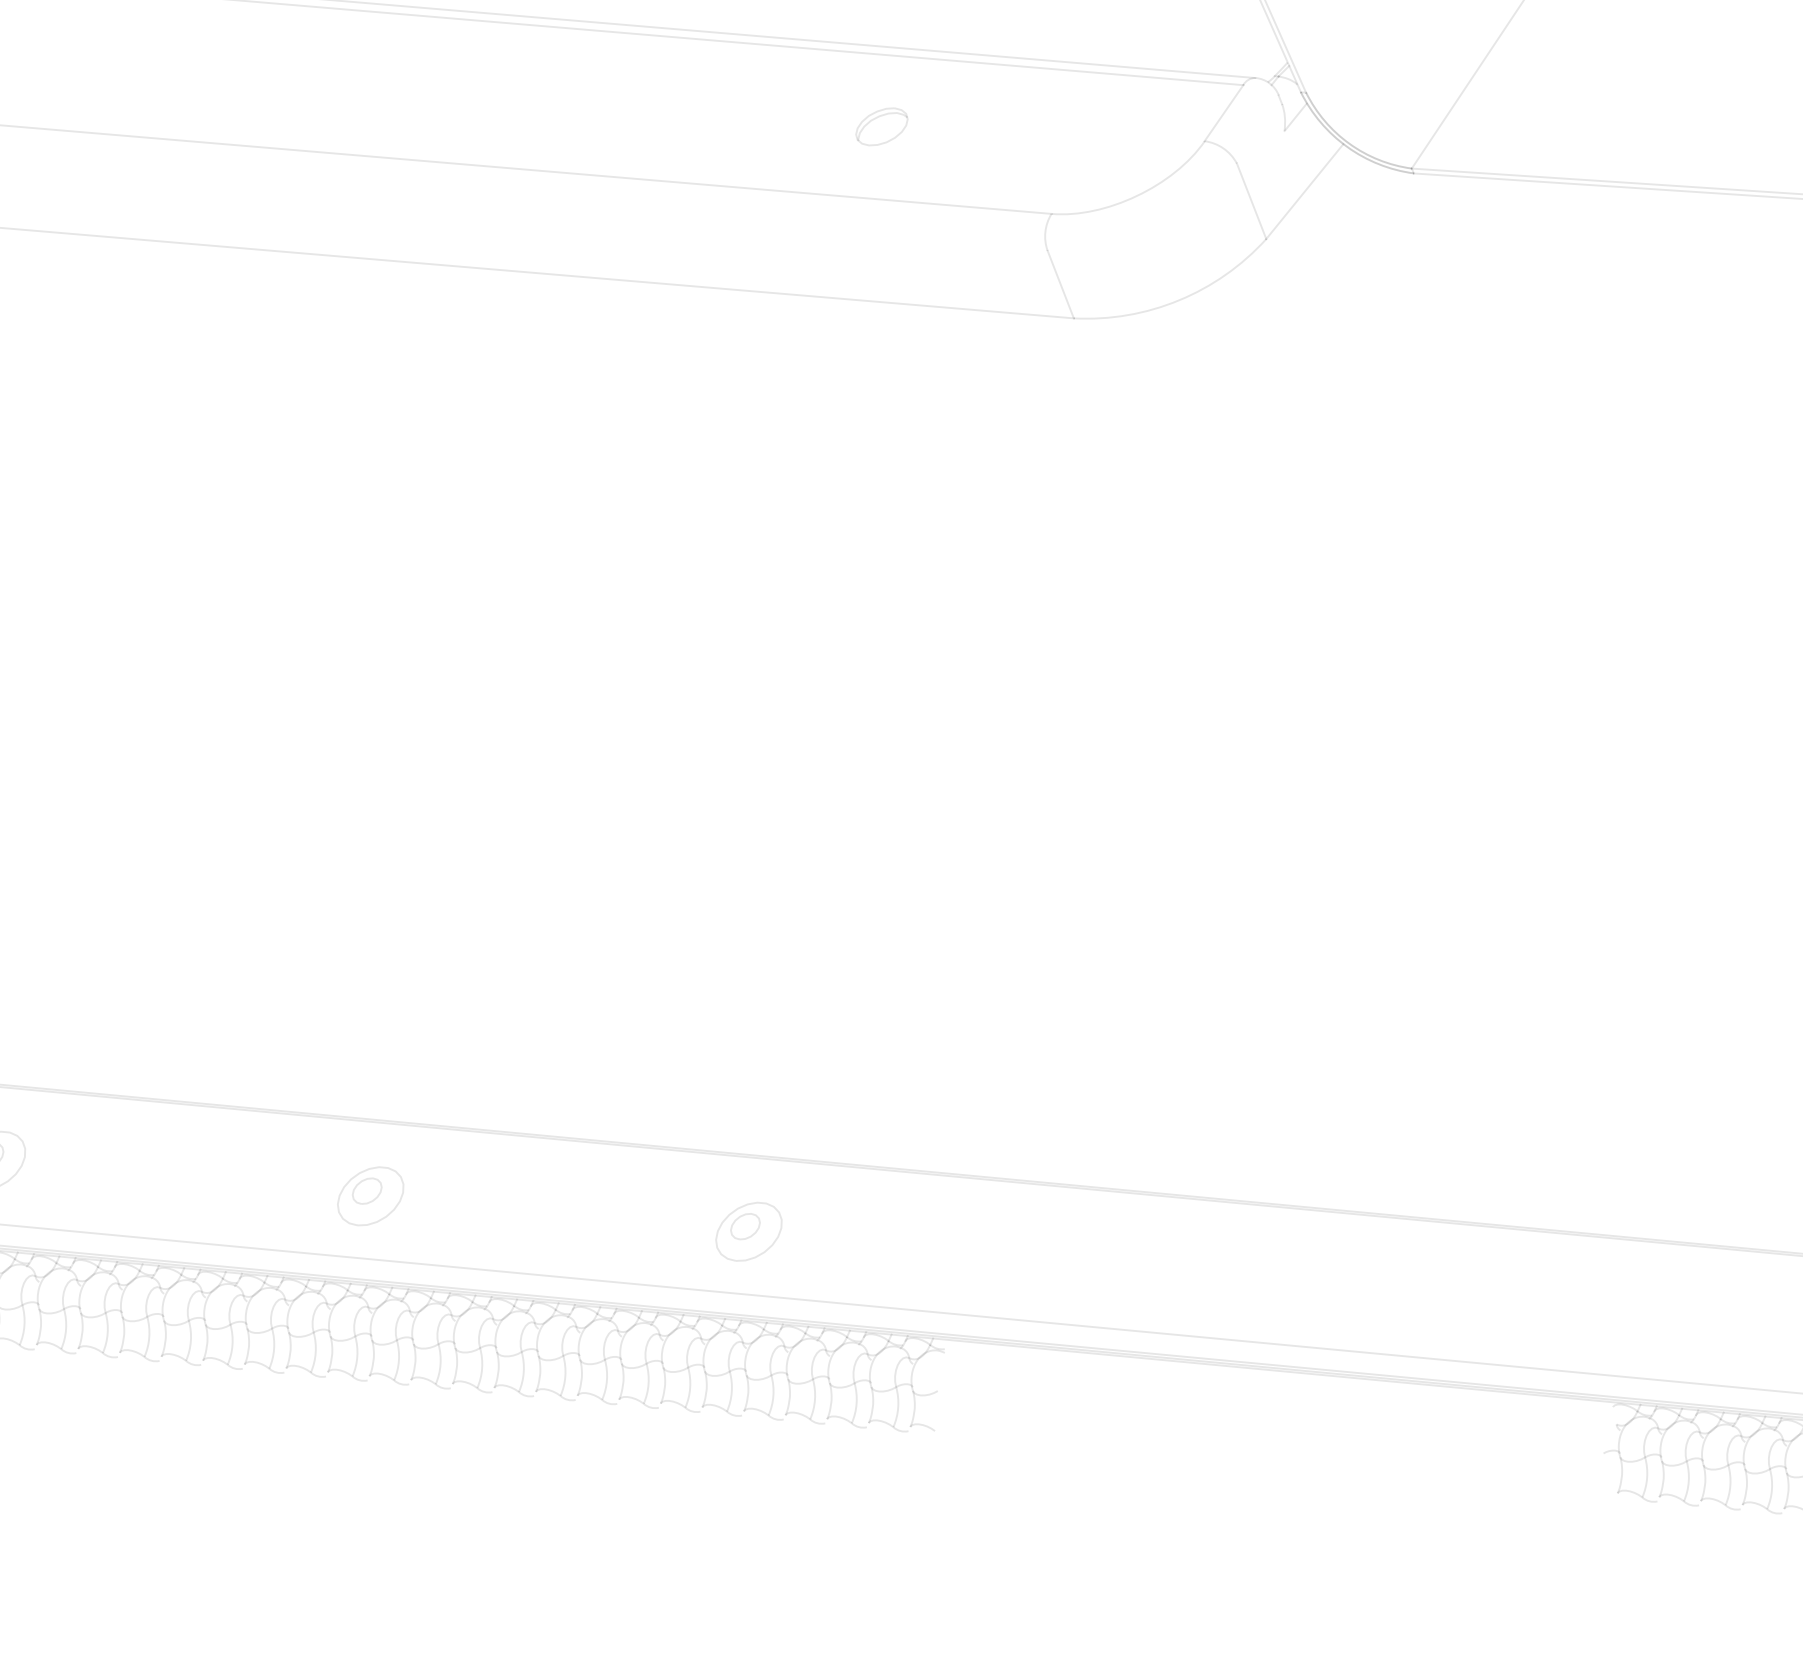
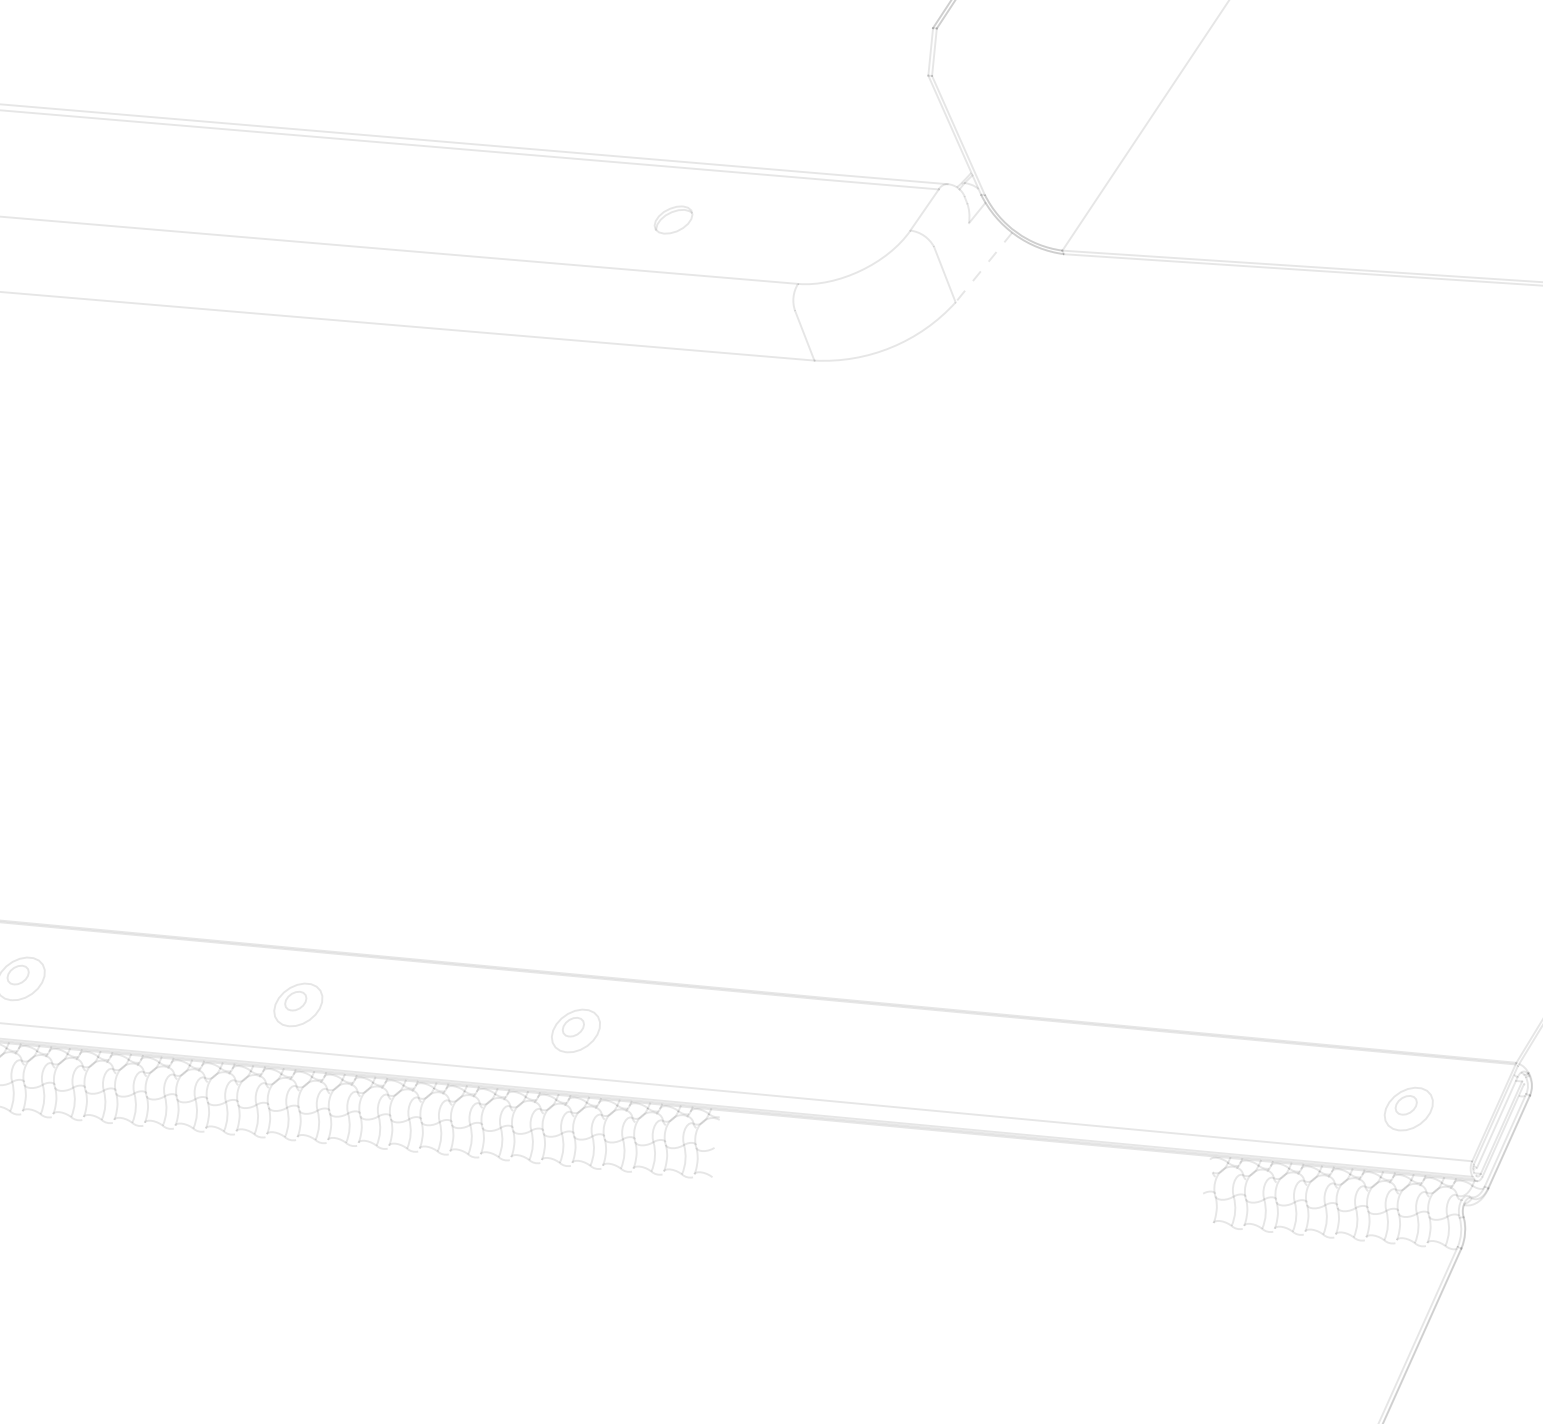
line: (1304, 191) -> (983, 267), solid -> dashed

